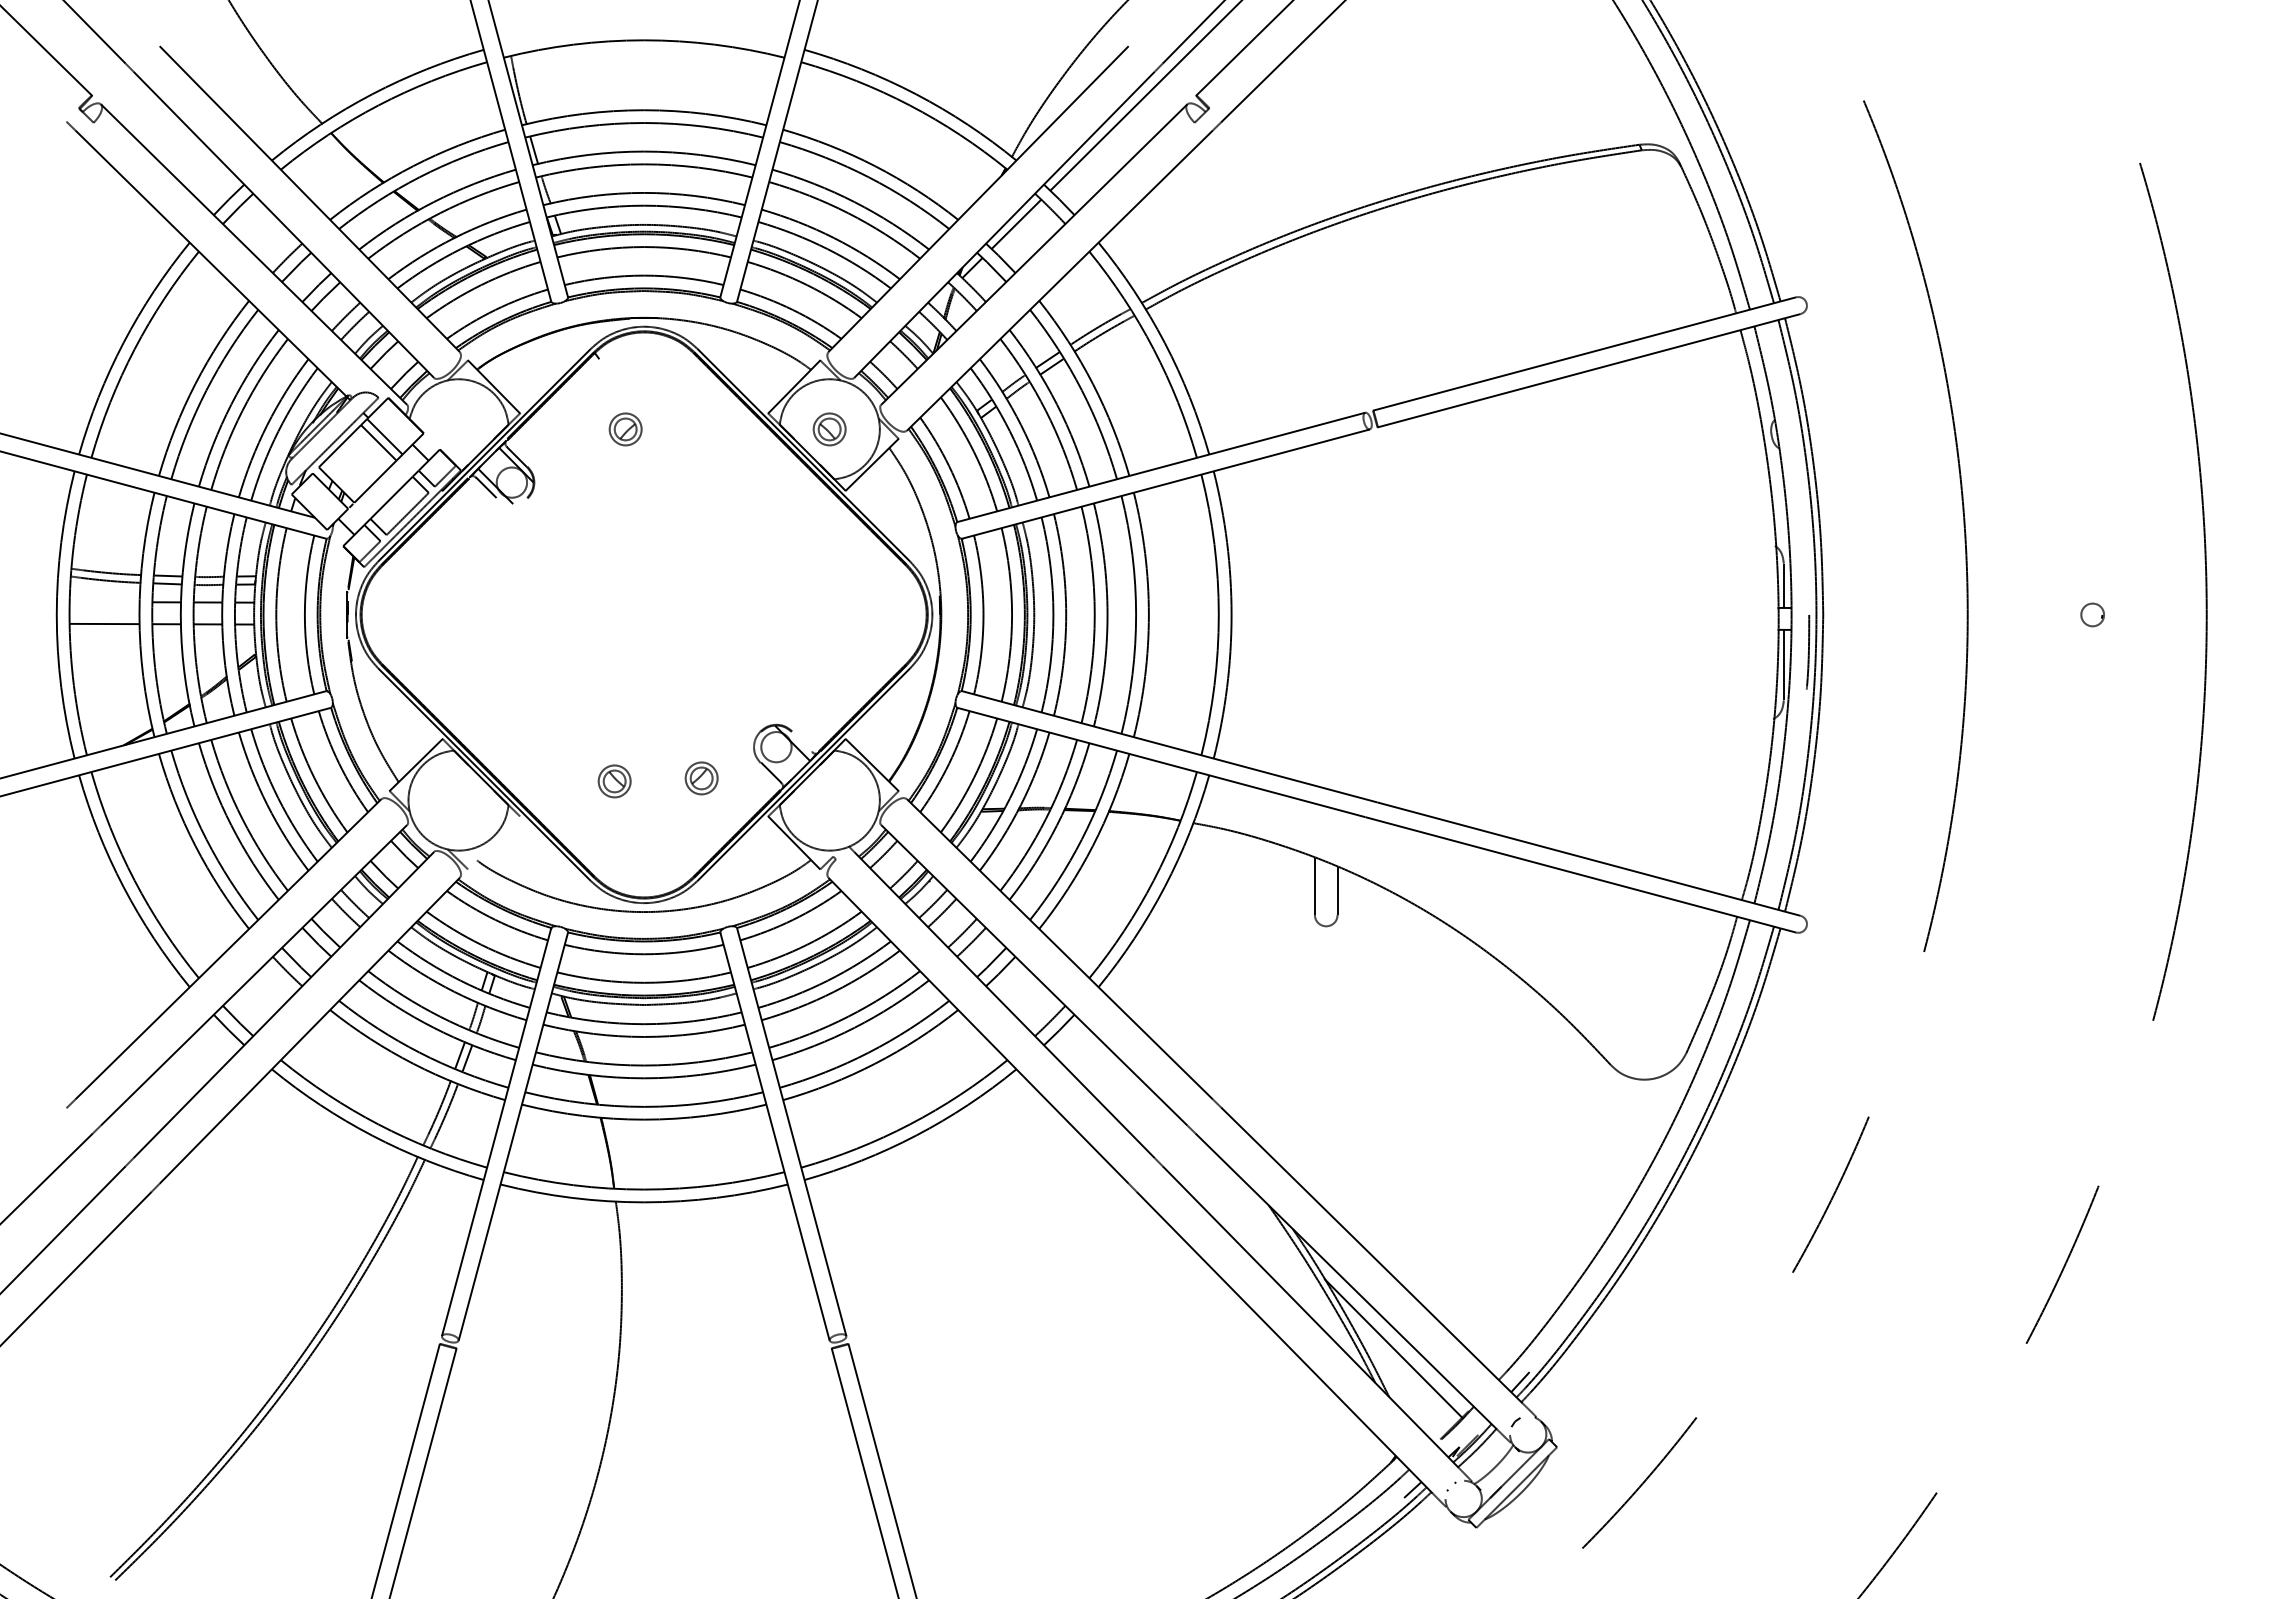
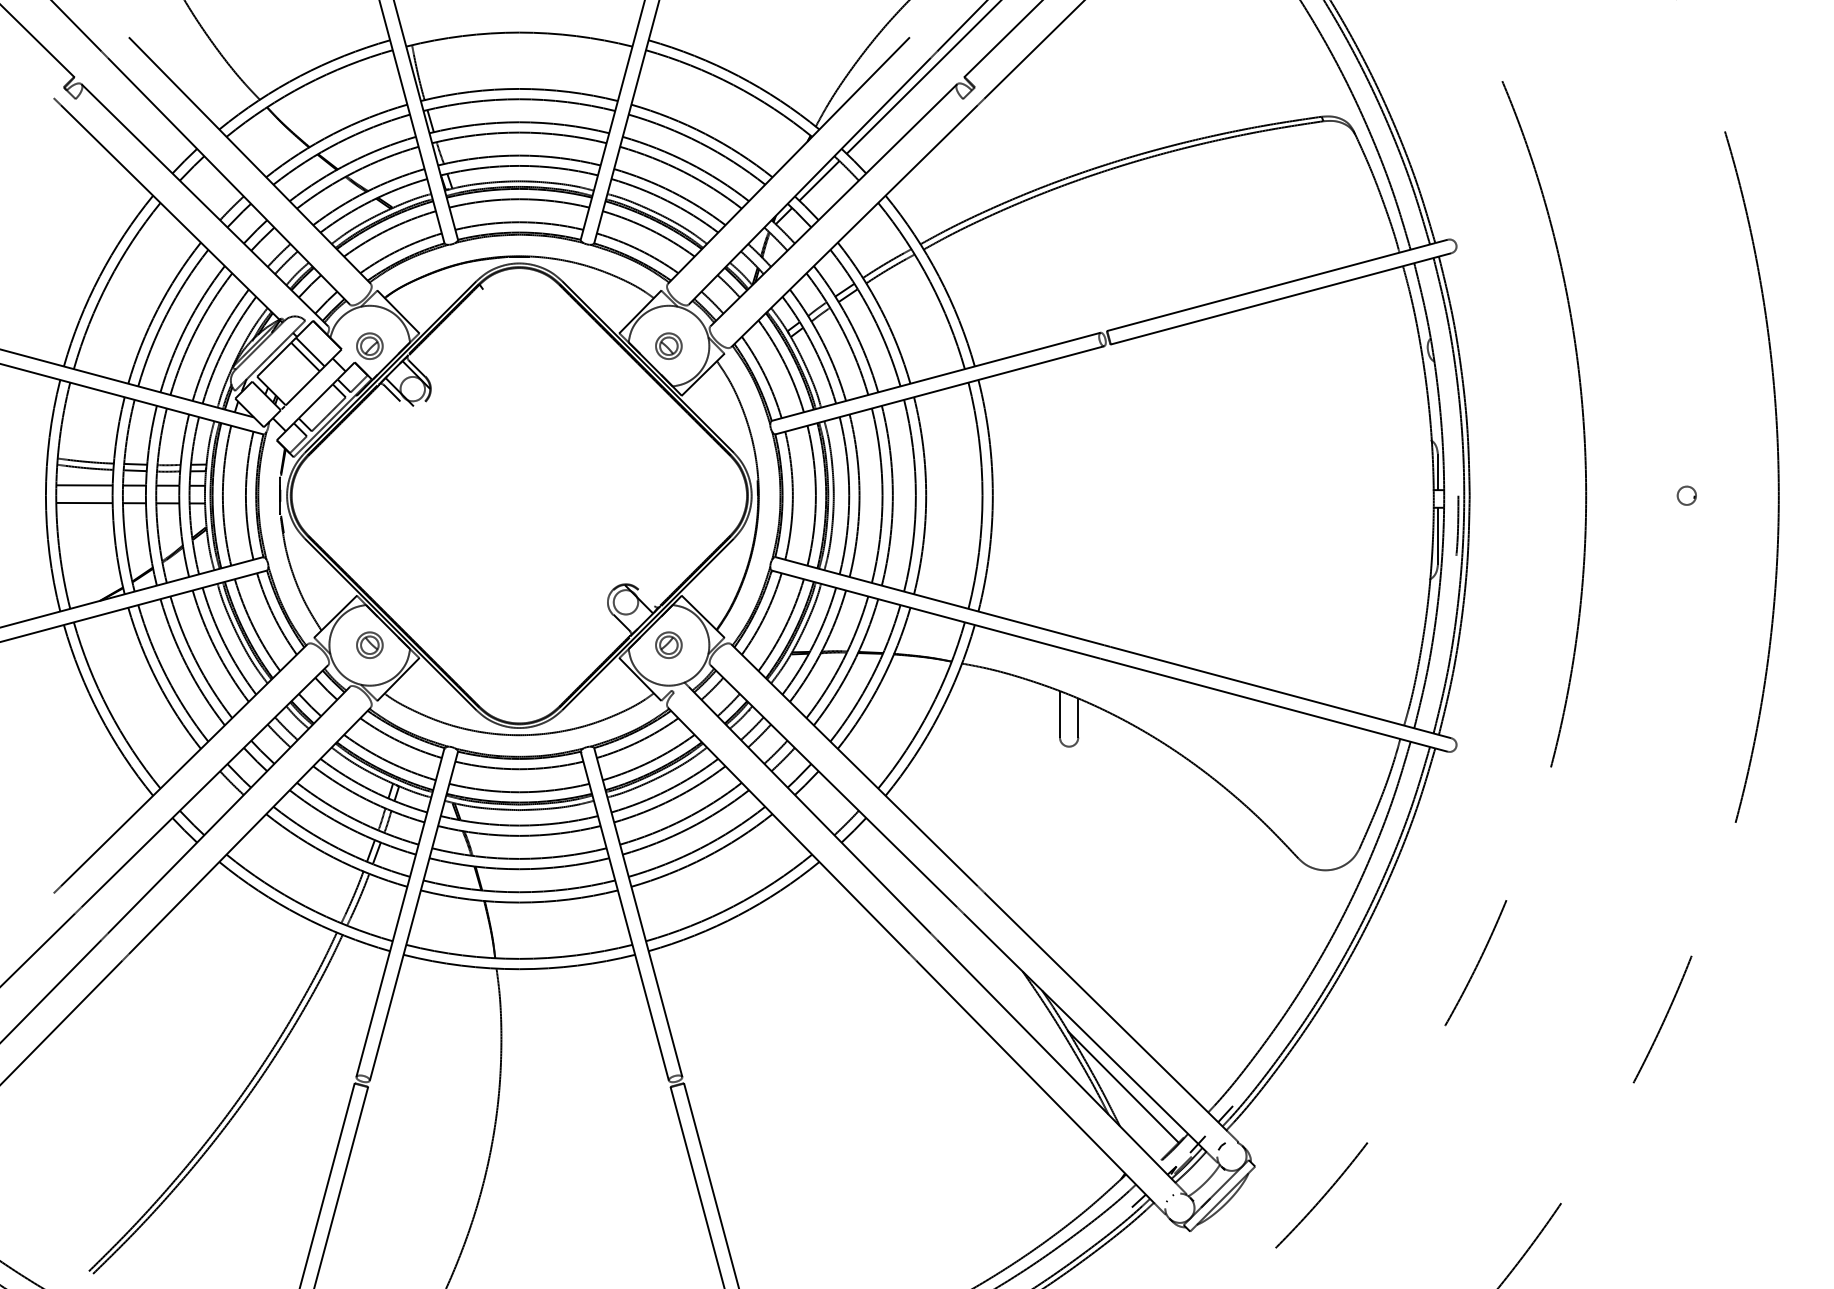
part: (625, 429) -> (369, 346), moved
line: (104, 601) -> (84, 484), added
part: (701, 778) -> (668, 645), moved
part: (614, 781) -> (369, 645), moved
line: (493, 842) -> (397, 679), added
line: (1485, 1419) -> (1197, 1144), added

